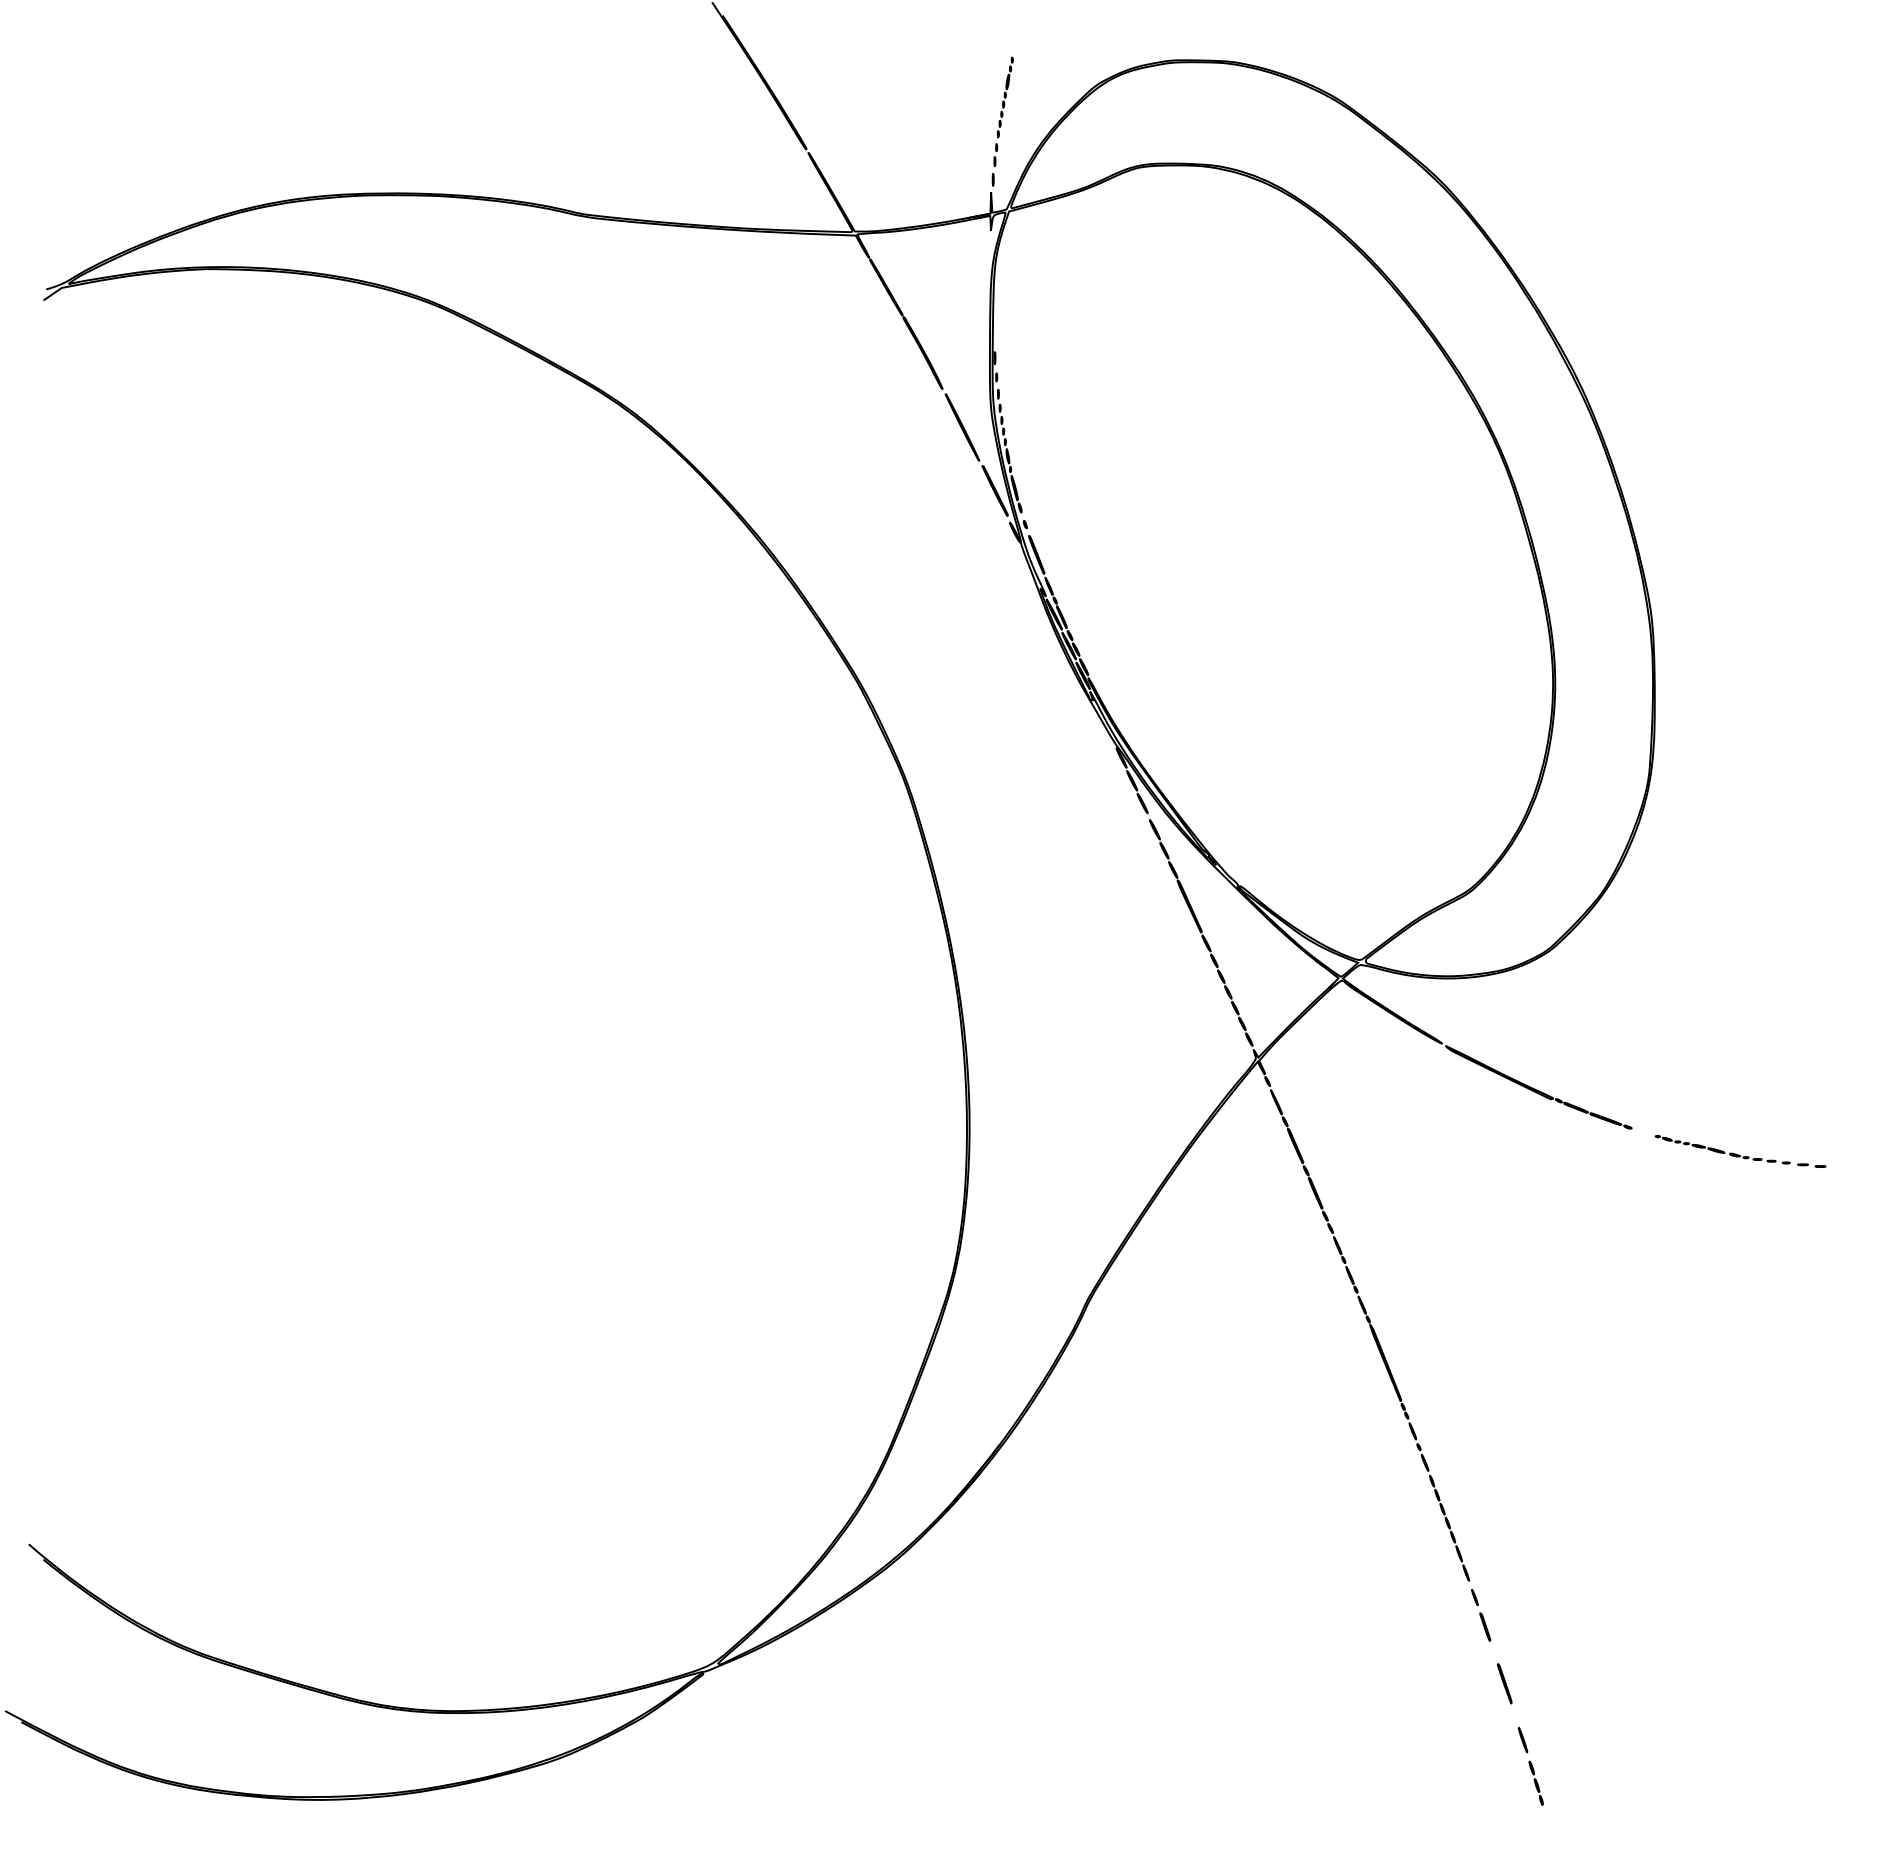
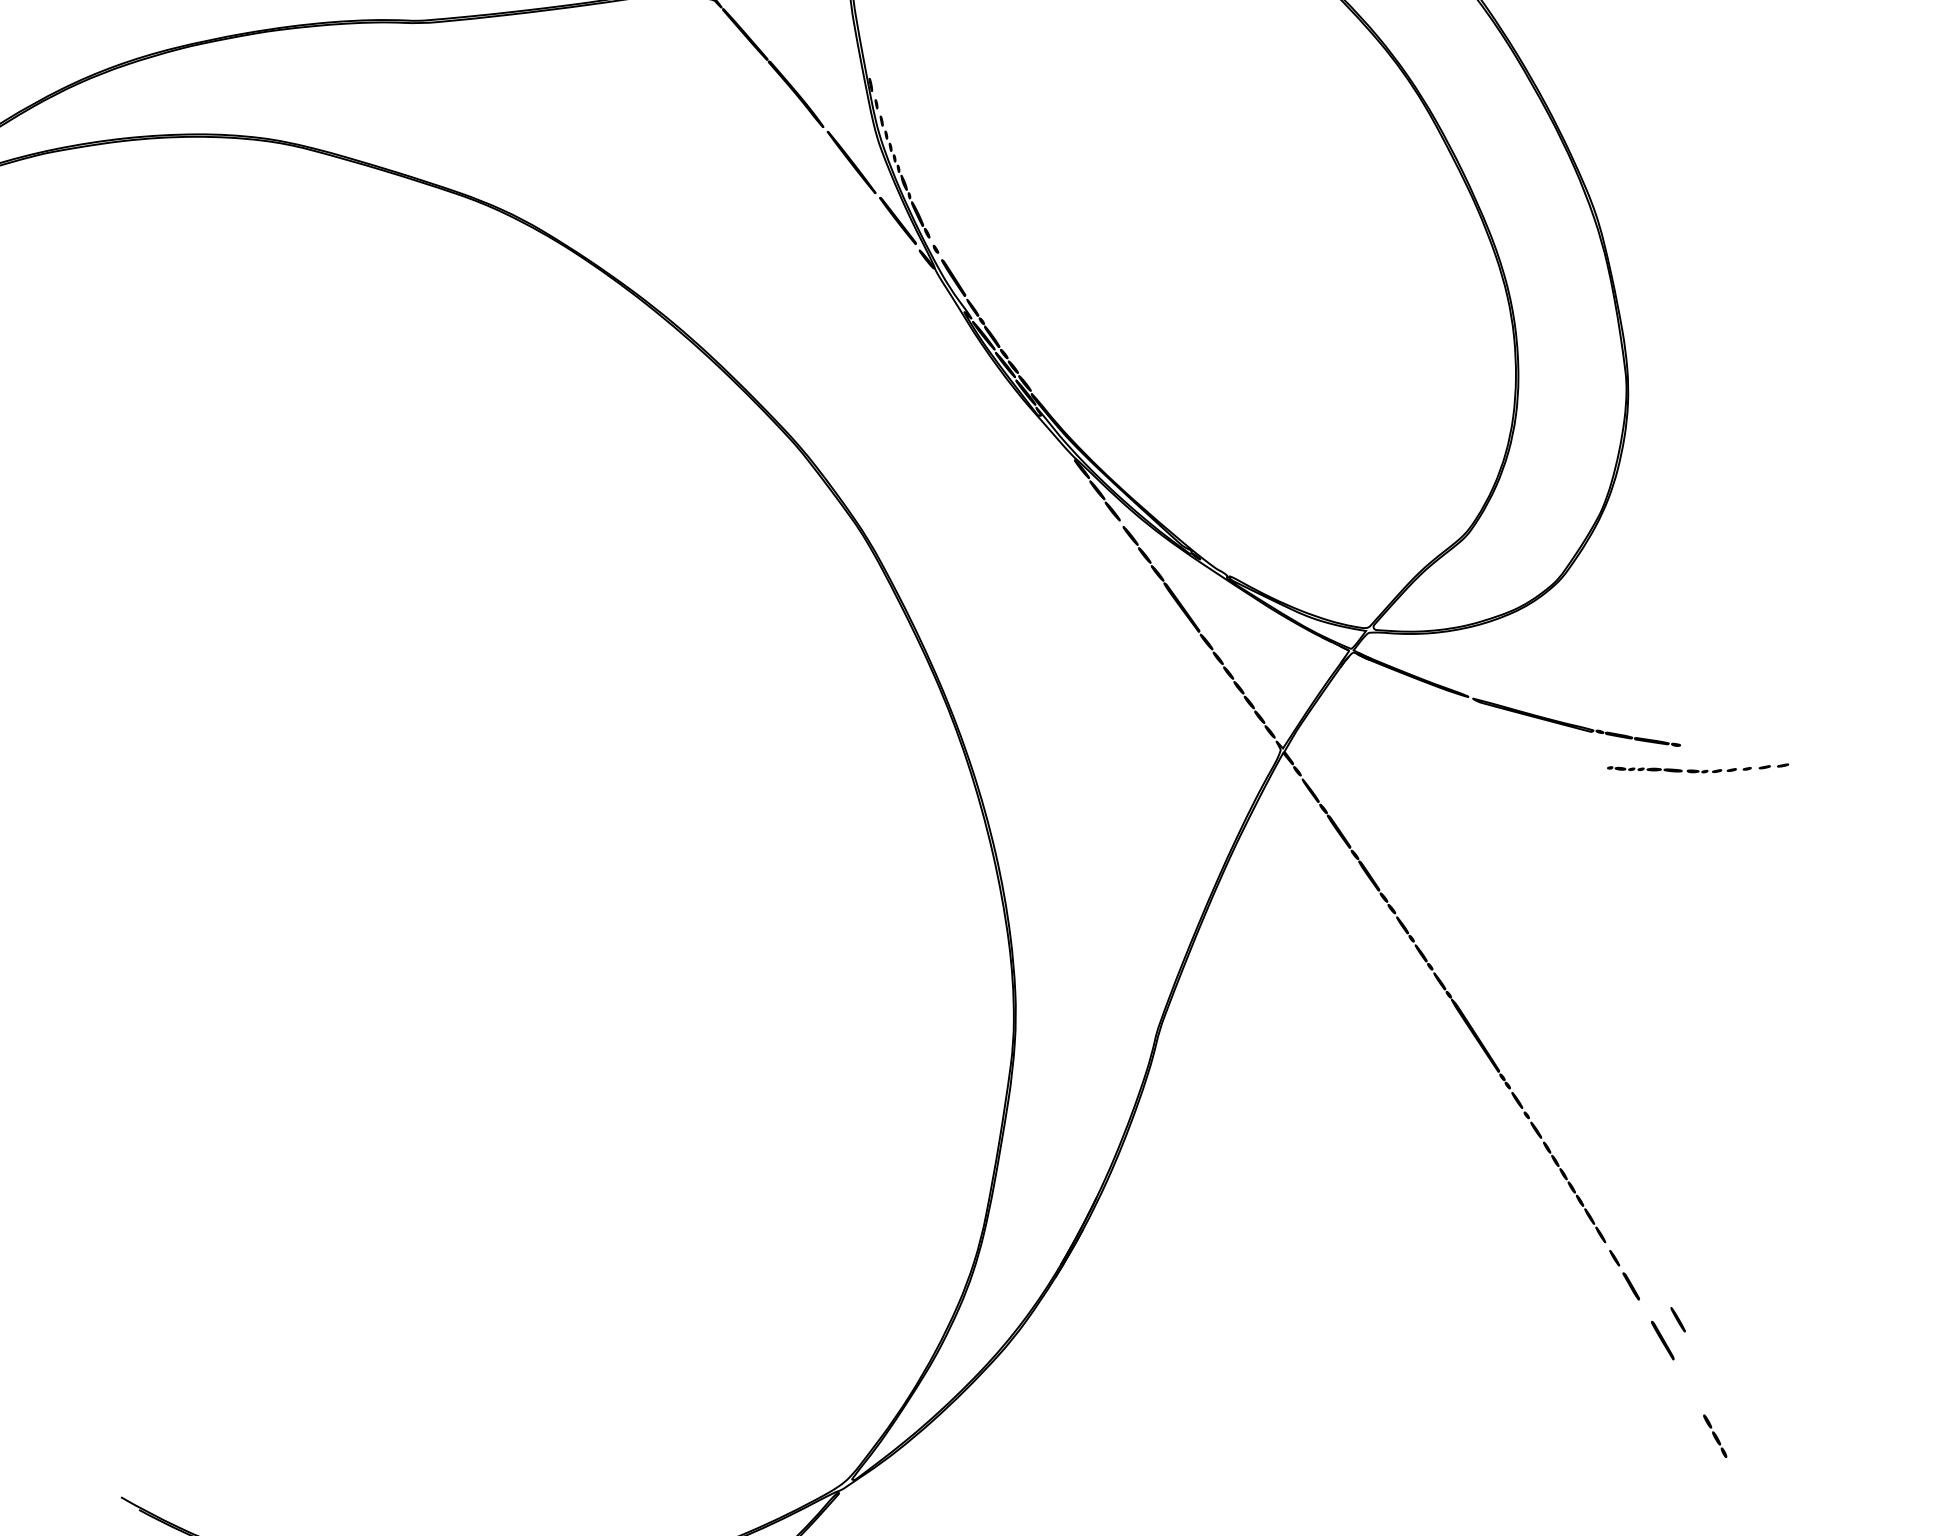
part: (1740, 1151) -> (1698, 766), moved
line: (1522, 1740) -> (1677, 1320), moved

